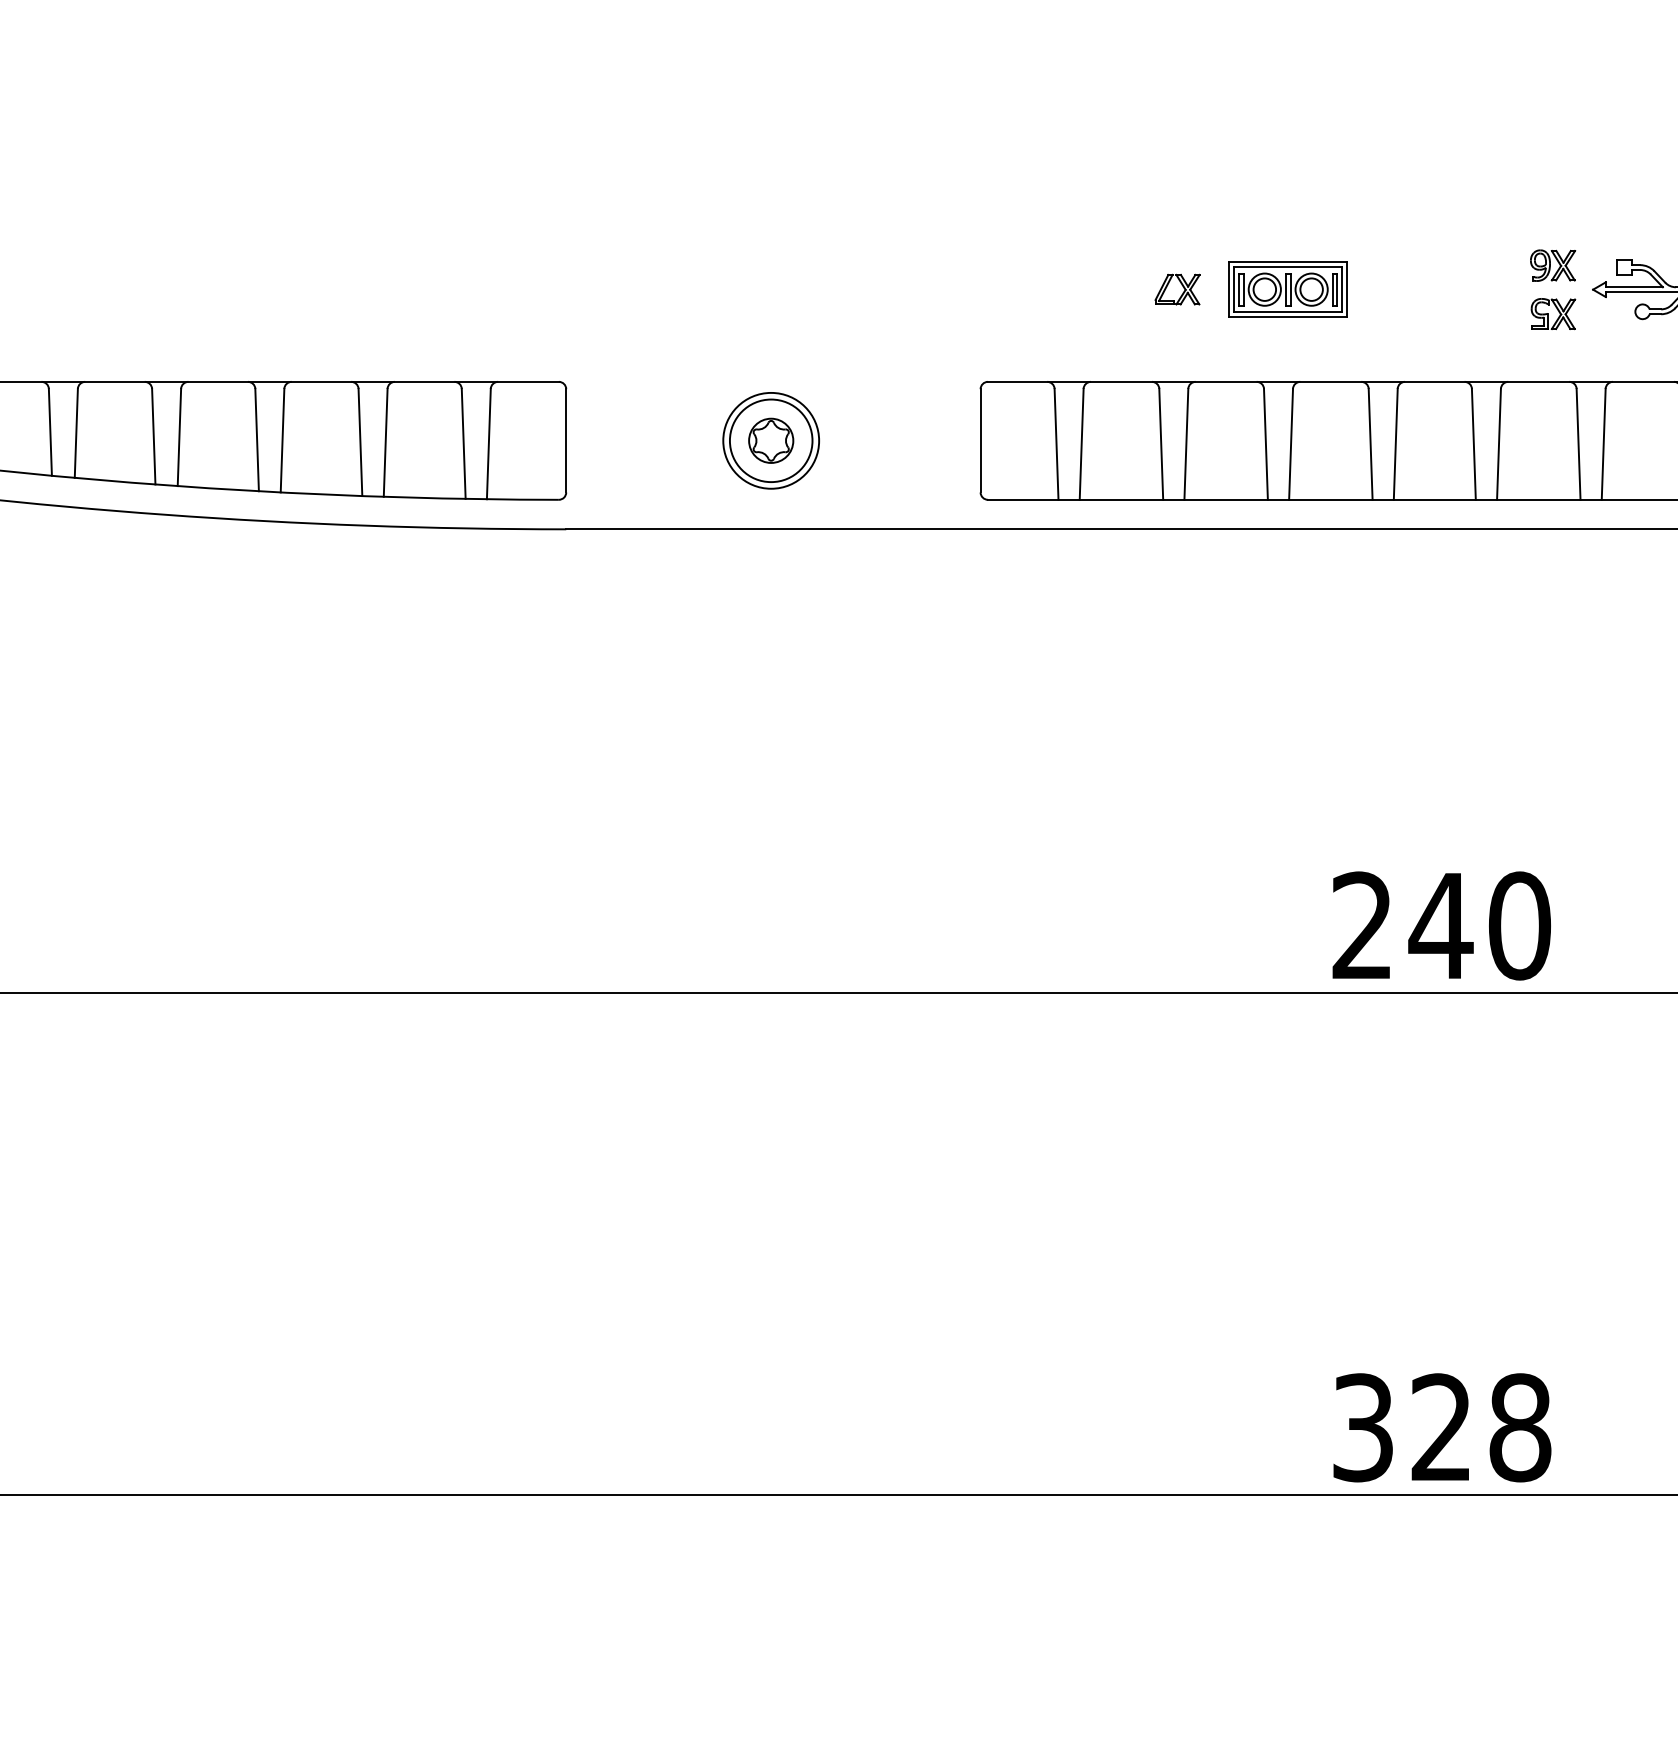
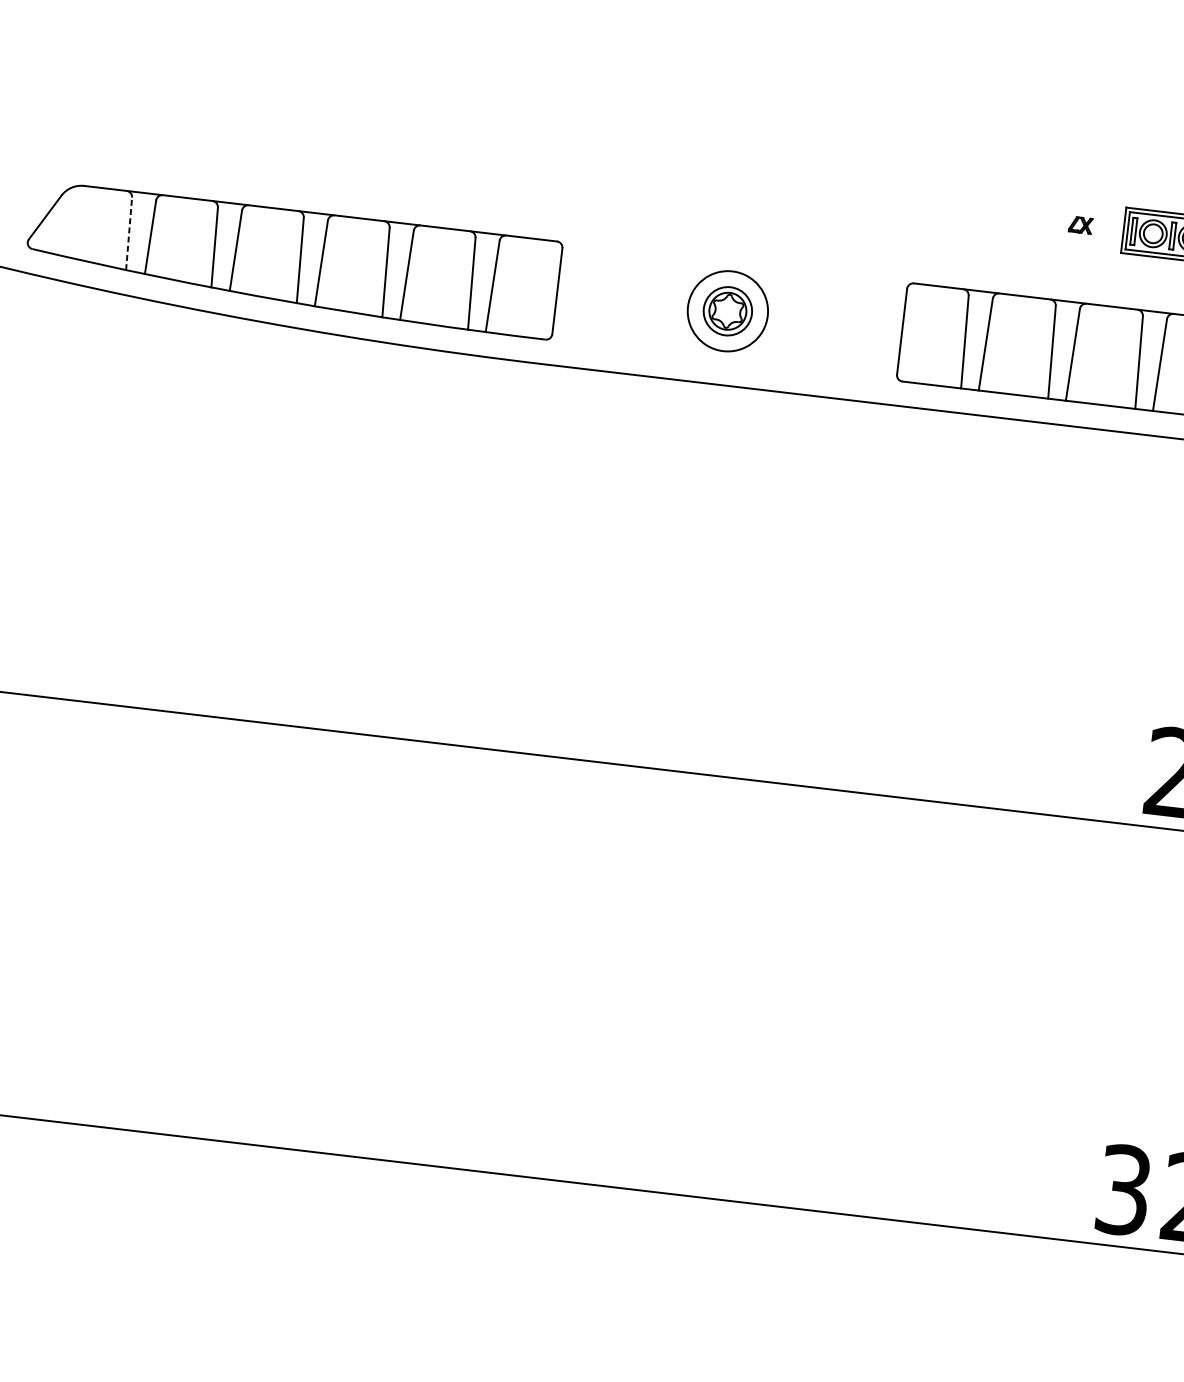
part: (1177, 289) -> (1080, 225), size x0.6
line: (50, 431) -> (129, 233), solid -> dashed
circle: (770, 440) -> (727, 310), size x0.7

